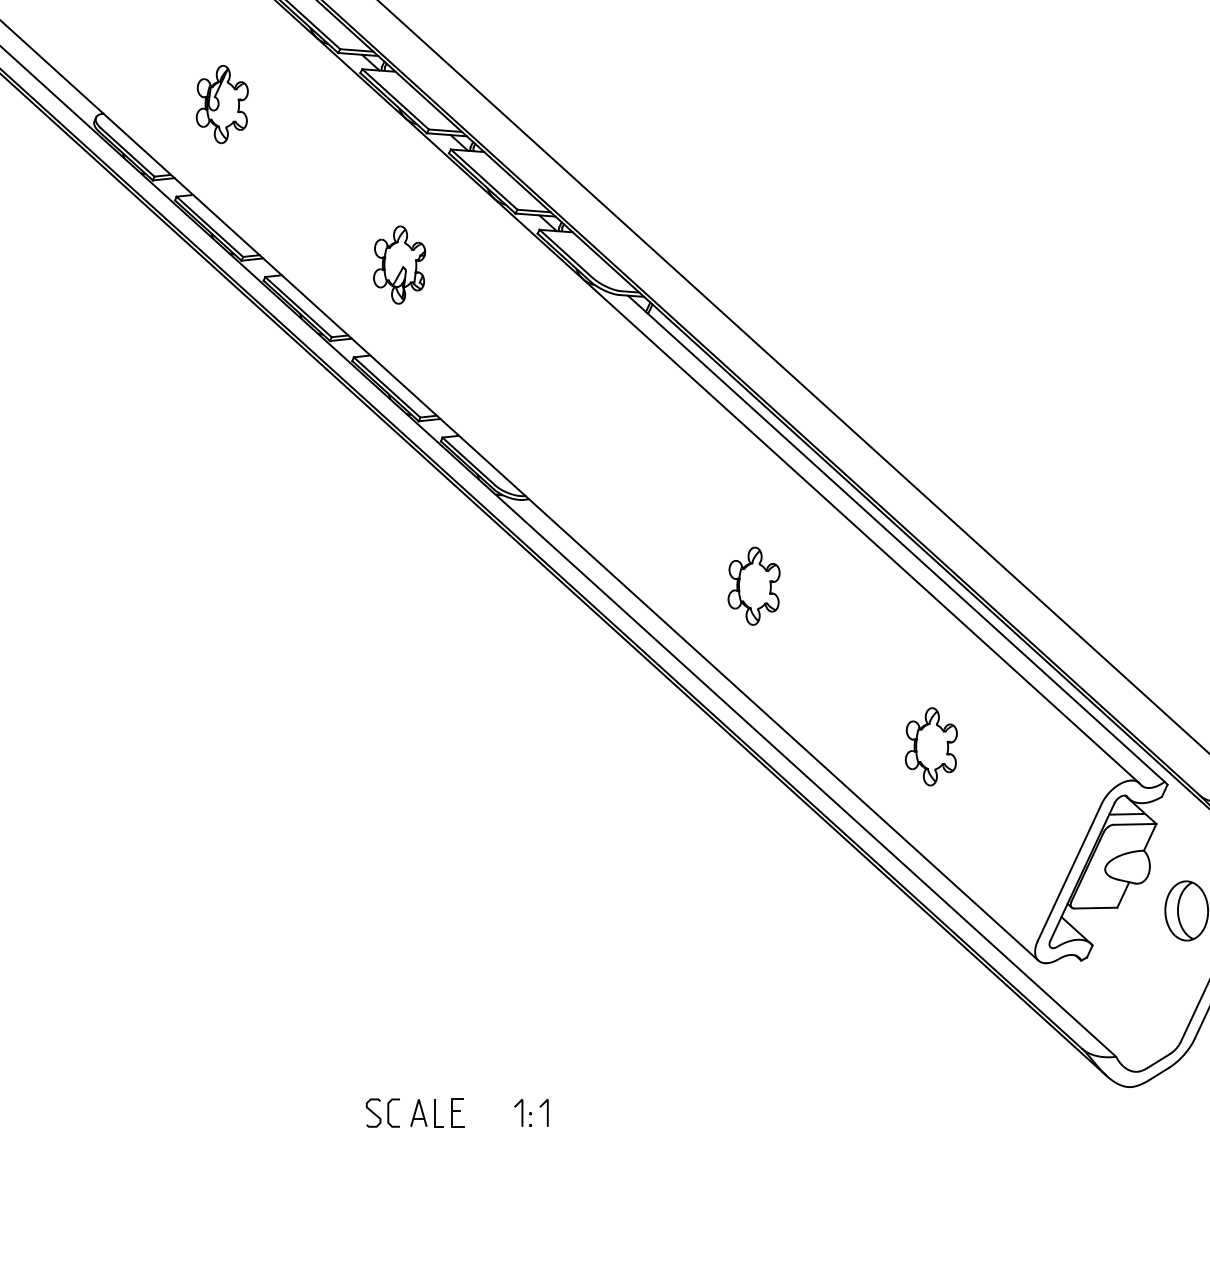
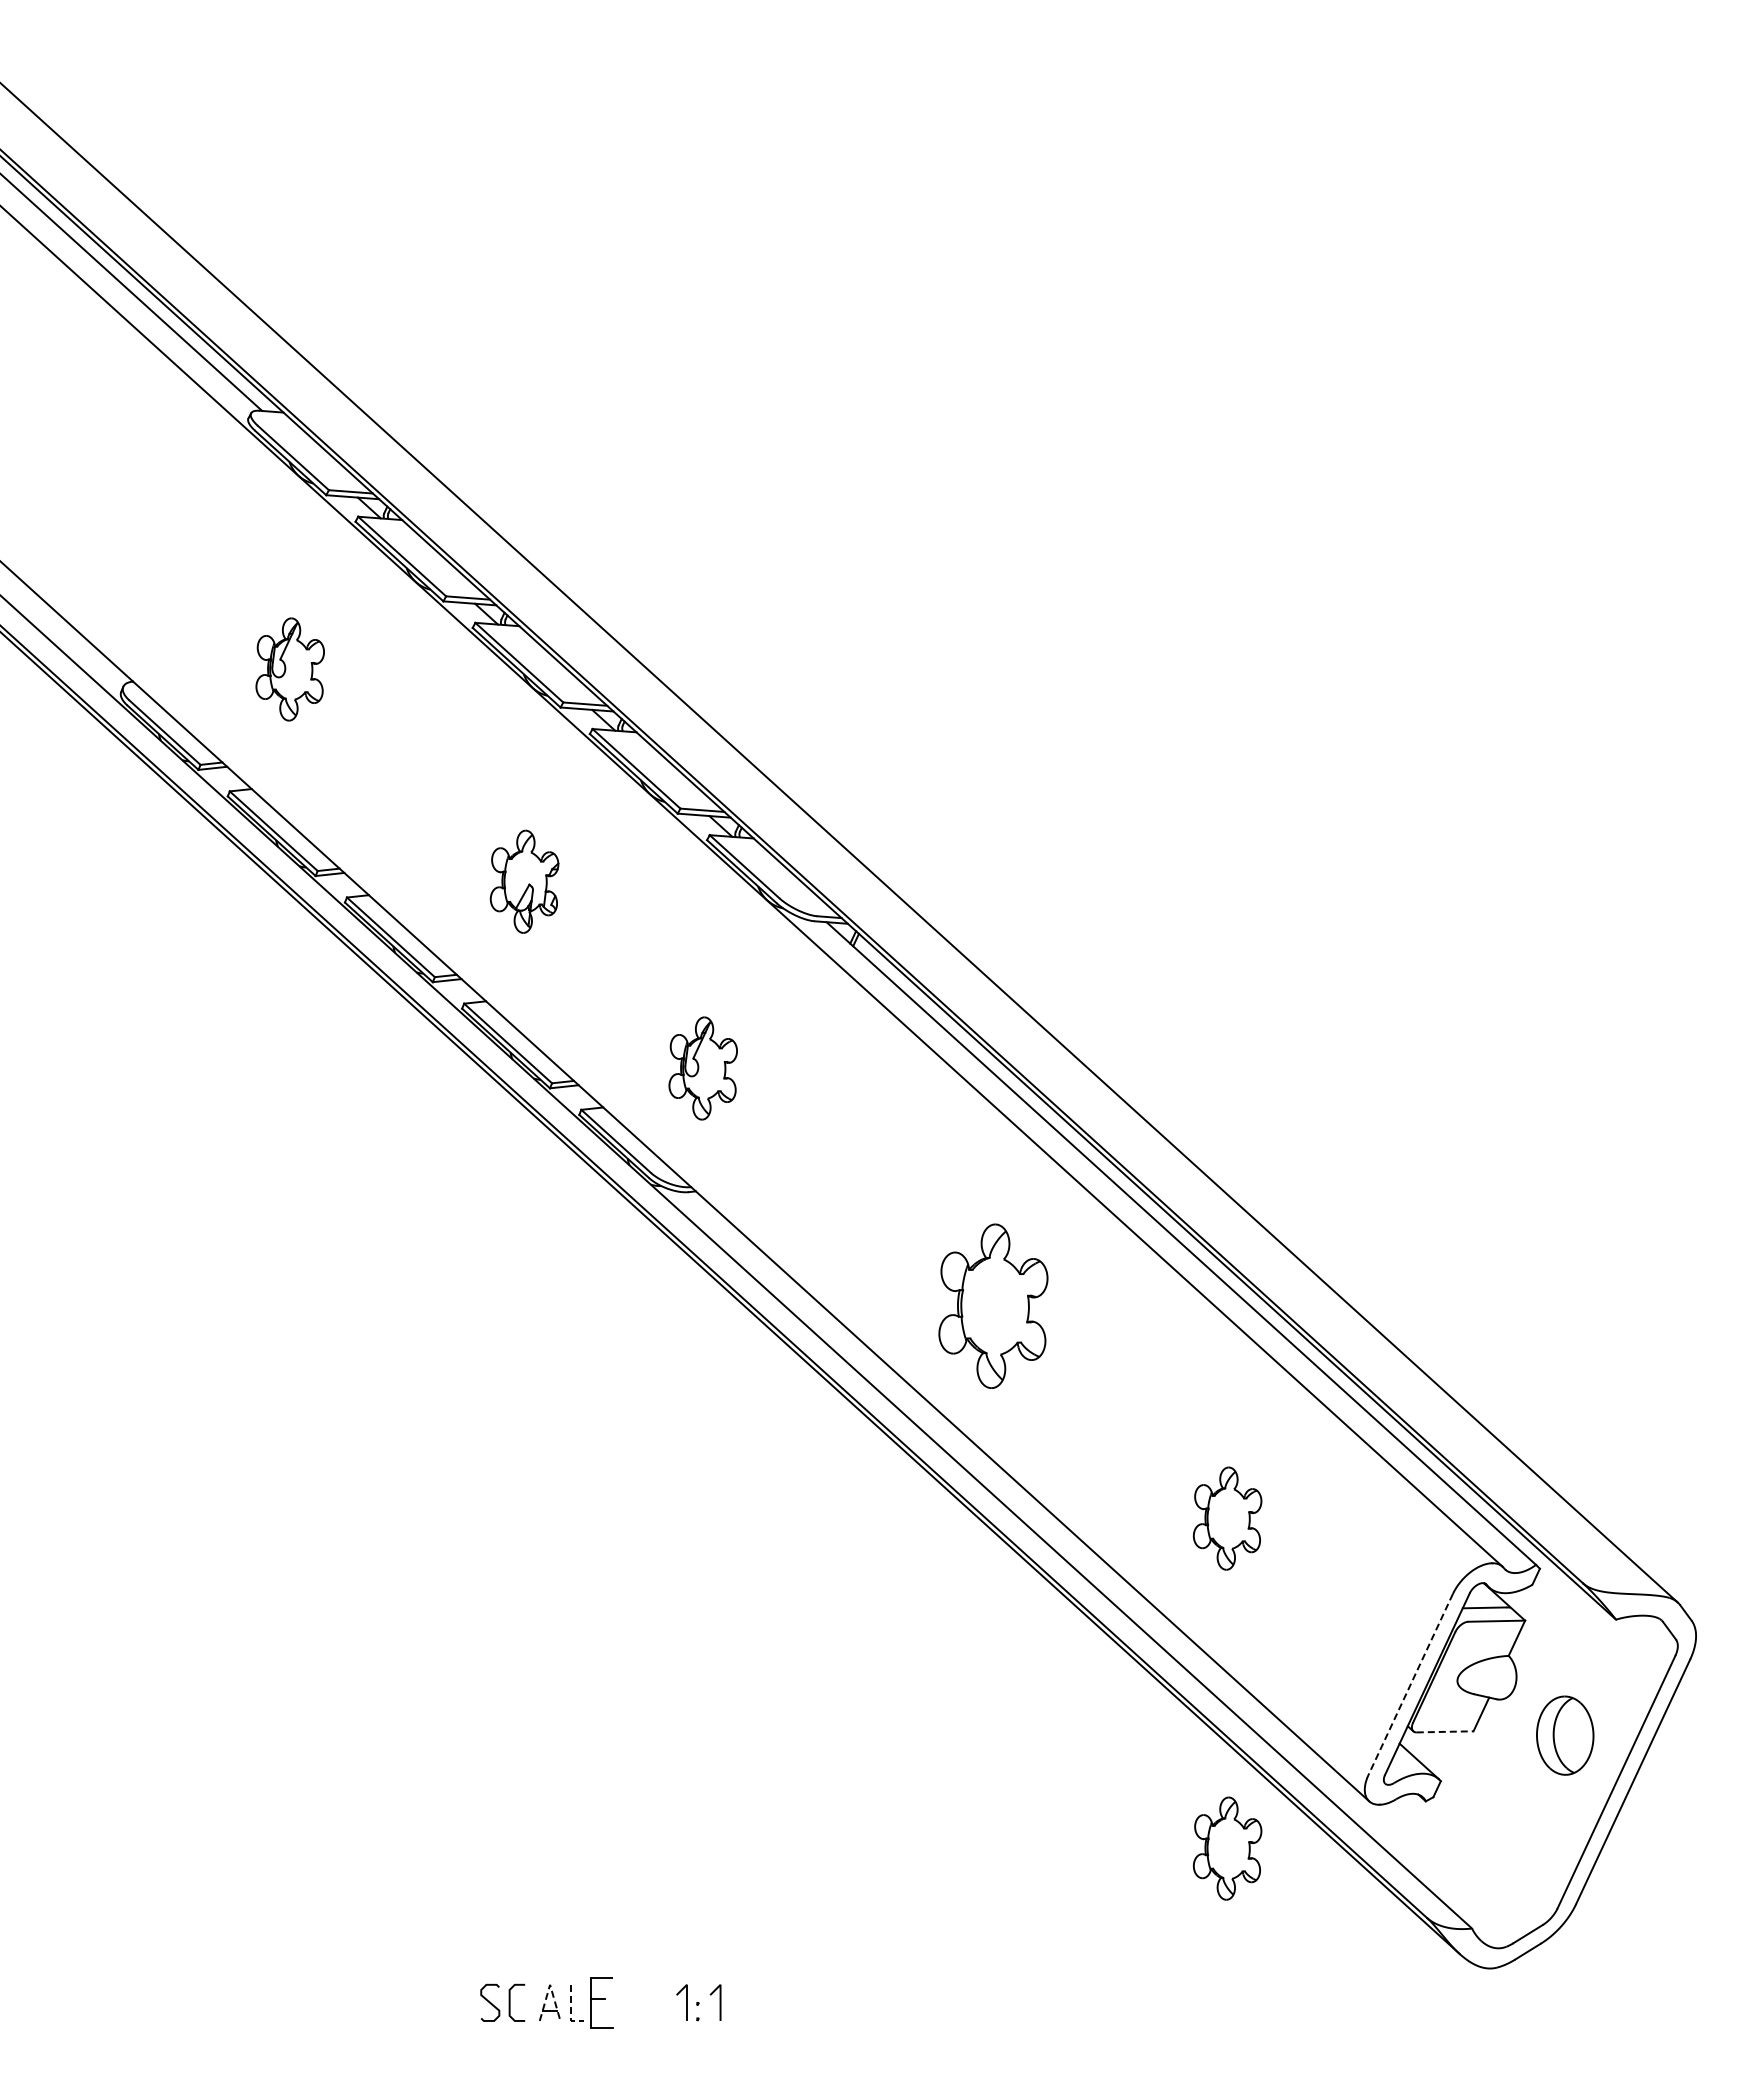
part: (534, 406) -> (702, 1068), added
part: (753, 586) -> (992, 1306), size x1.6
line: (1069, 872) -> (1410, 1684), solid -> dashed
line: (1096, 907) -> (1445, 1731), solid -> dashed
part: (931, 996) -> (1227, 1848), added
line: (419, 1099) -> (550, 1984), solid -> dashed
part: (457, 1112) -> (601, 2002), size x1.4
line: (434, 1118) -> (570, 2010), solid -> dashed

